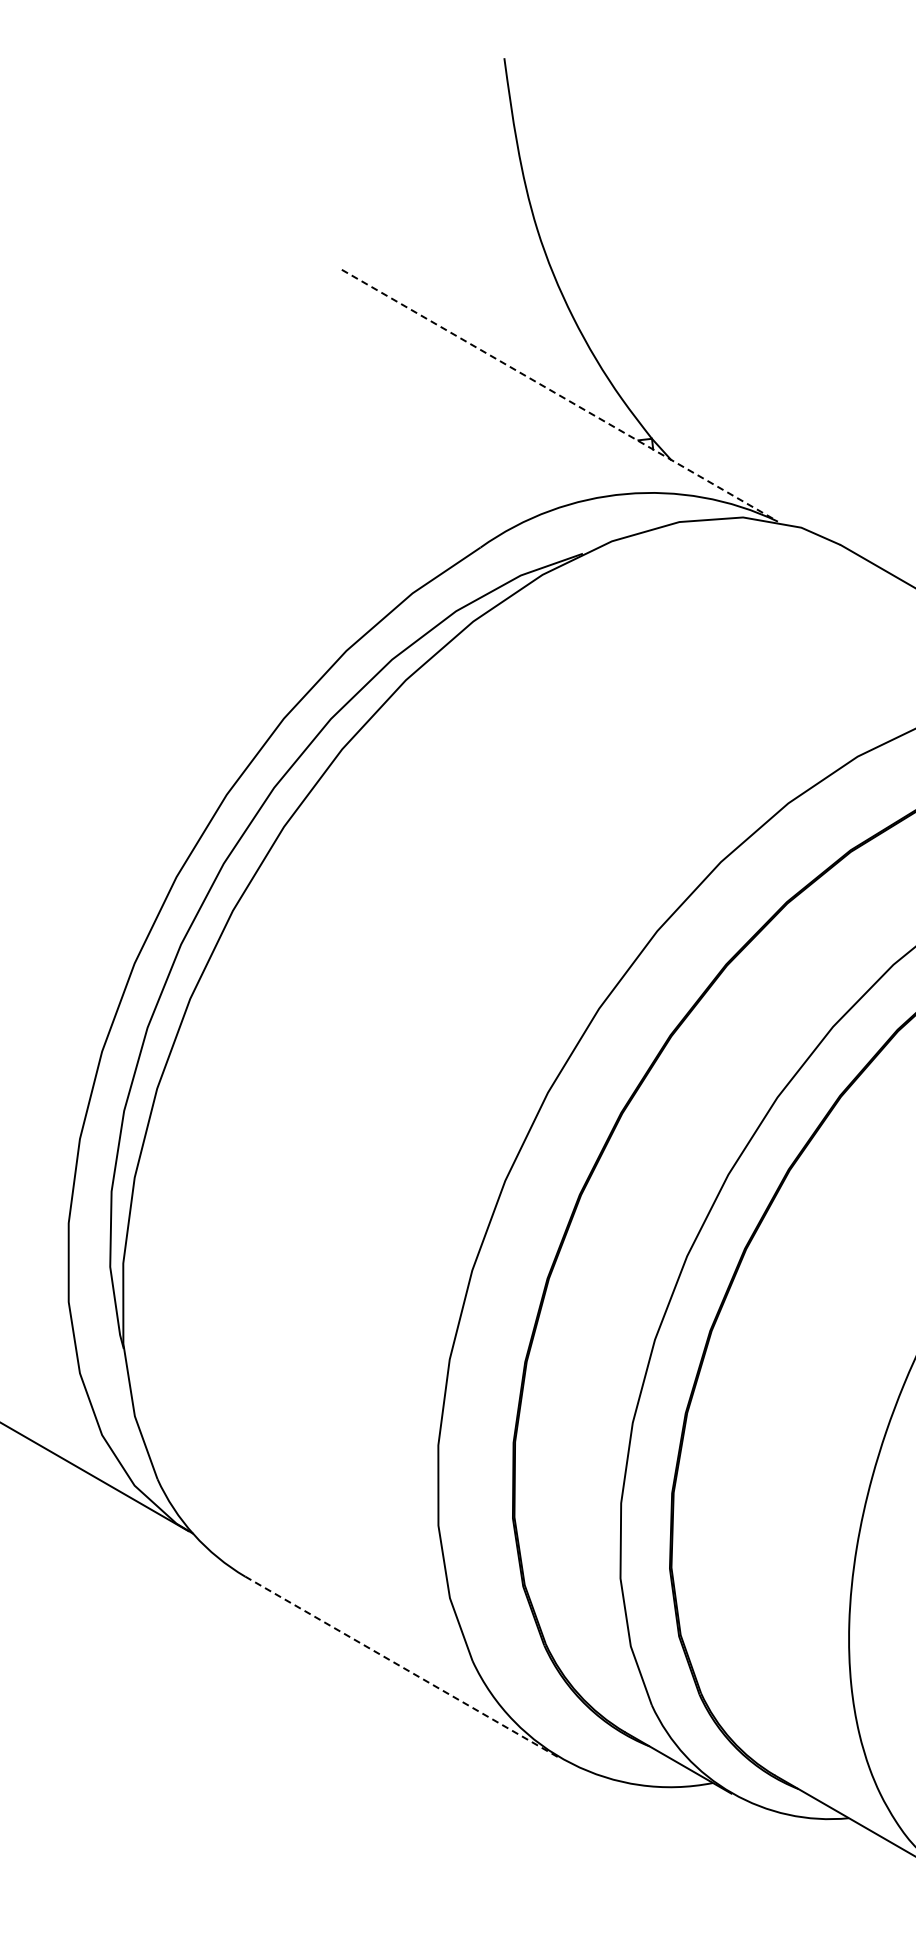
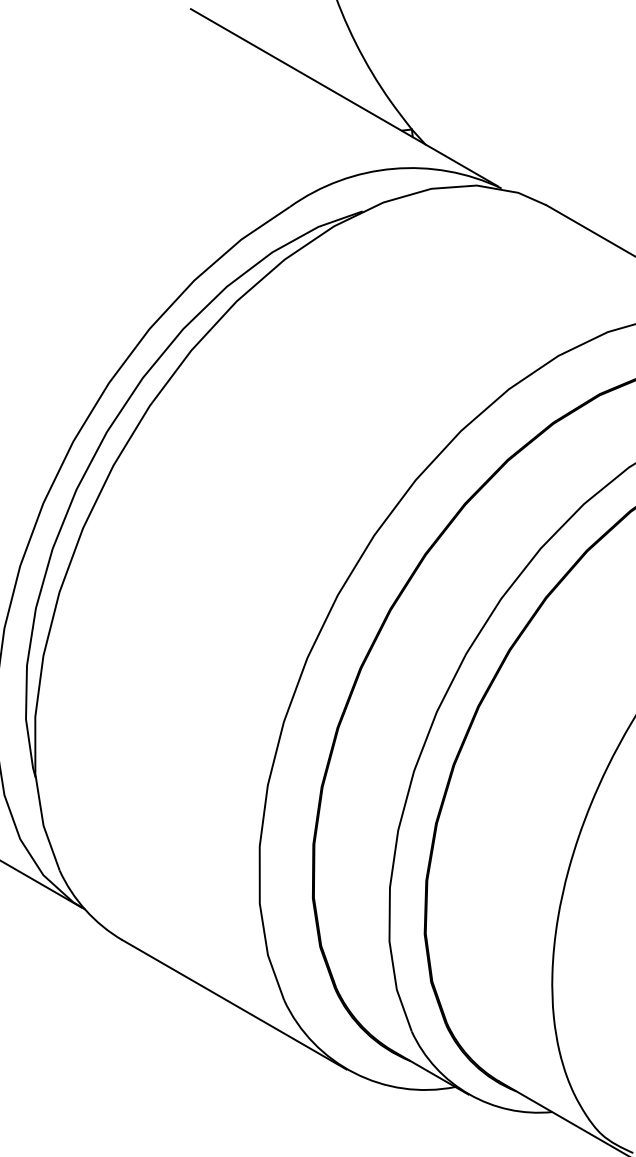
line: (557, 394) -> (344, 97), dashed -> solid
line: (402, 1667) -> (234, 1004), dashed -> solid

